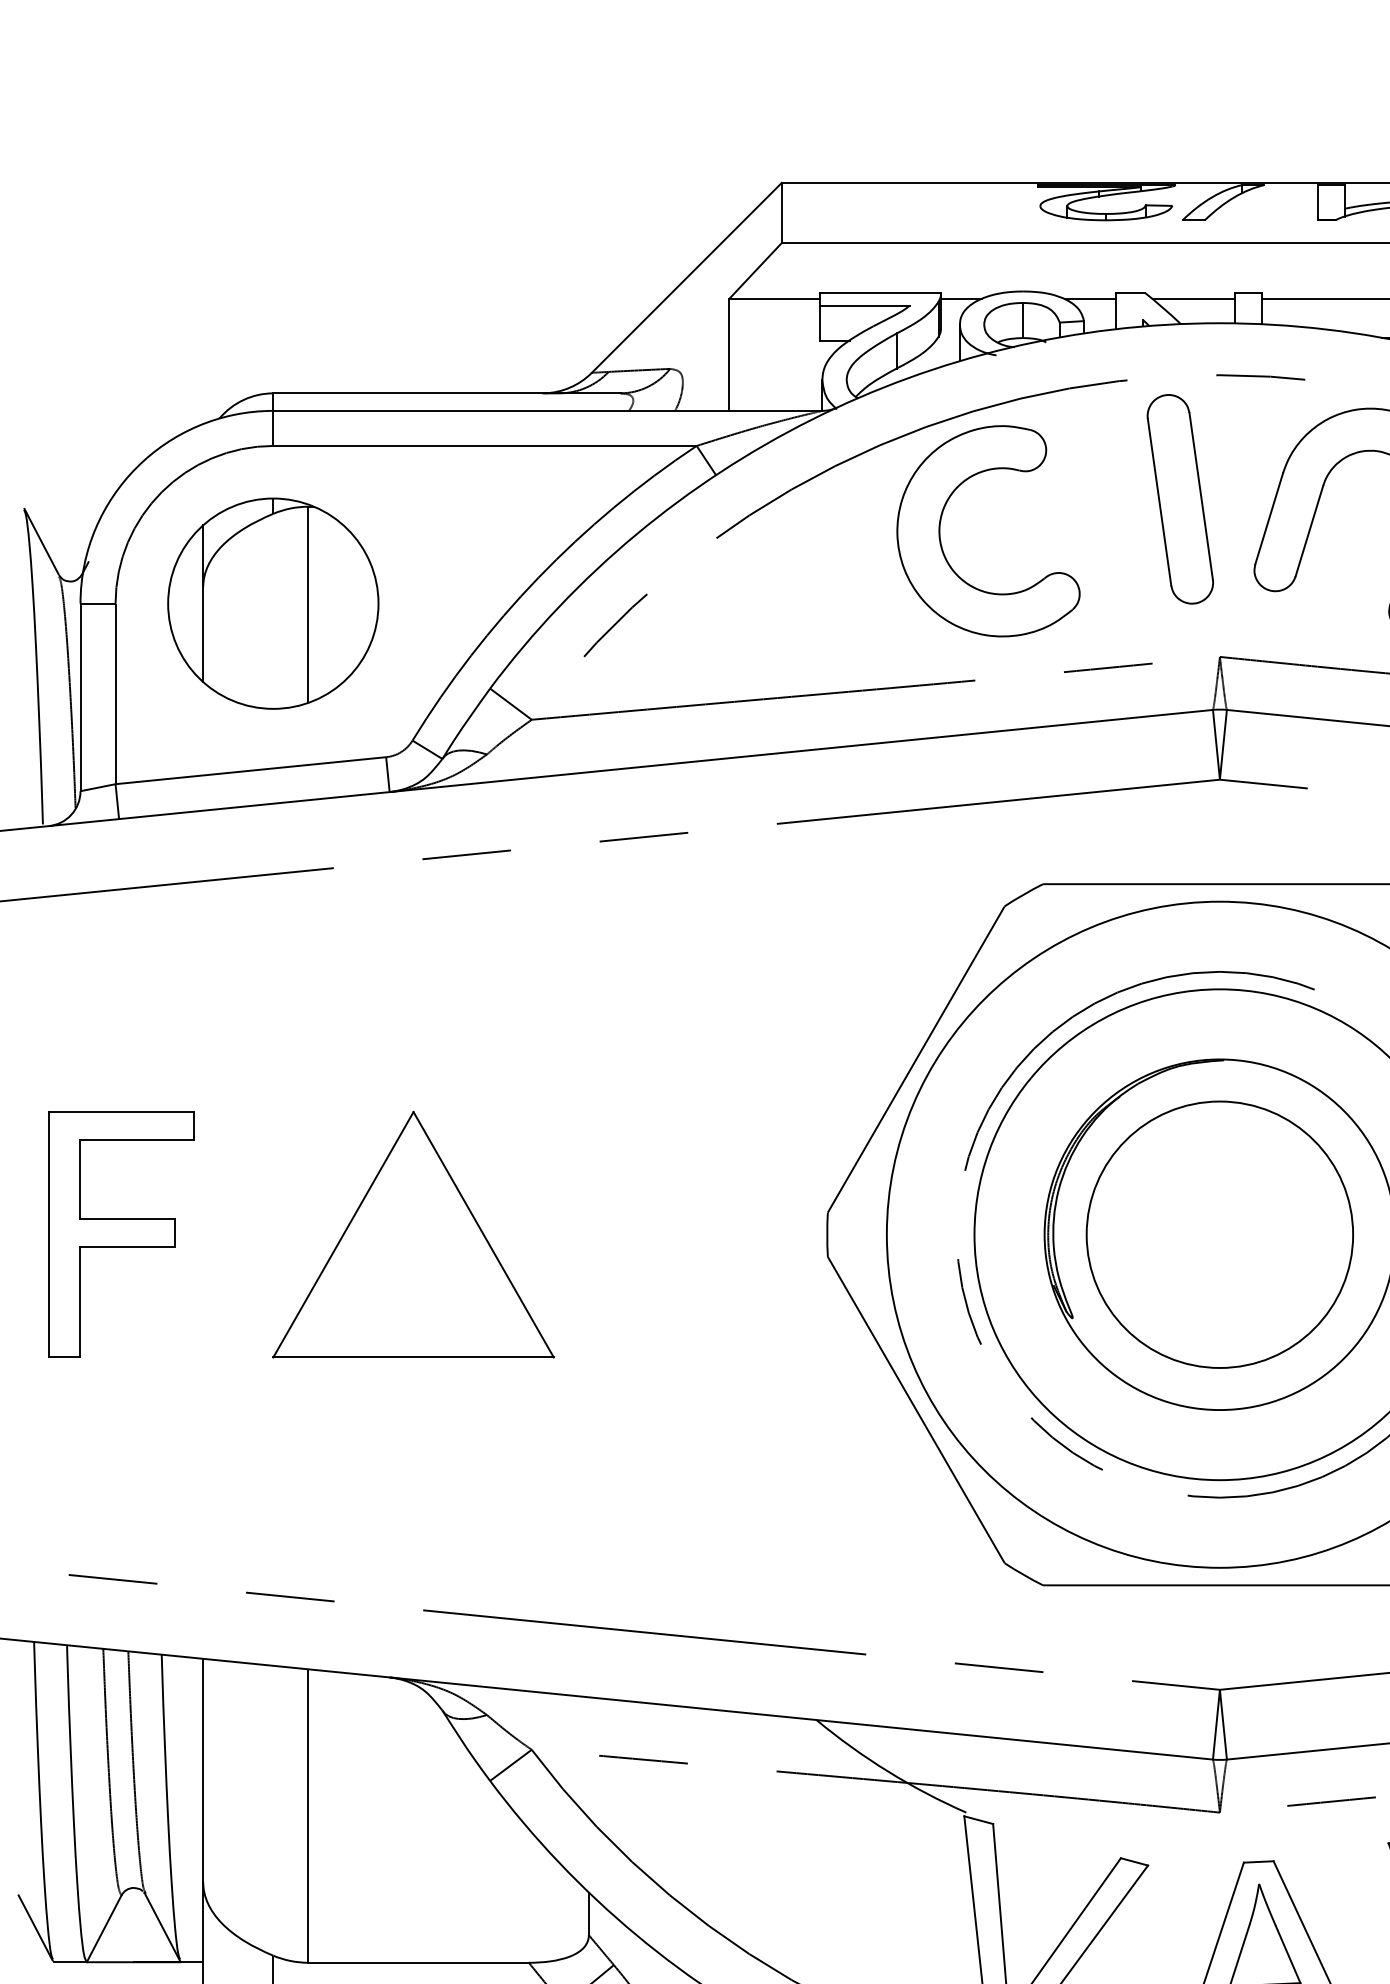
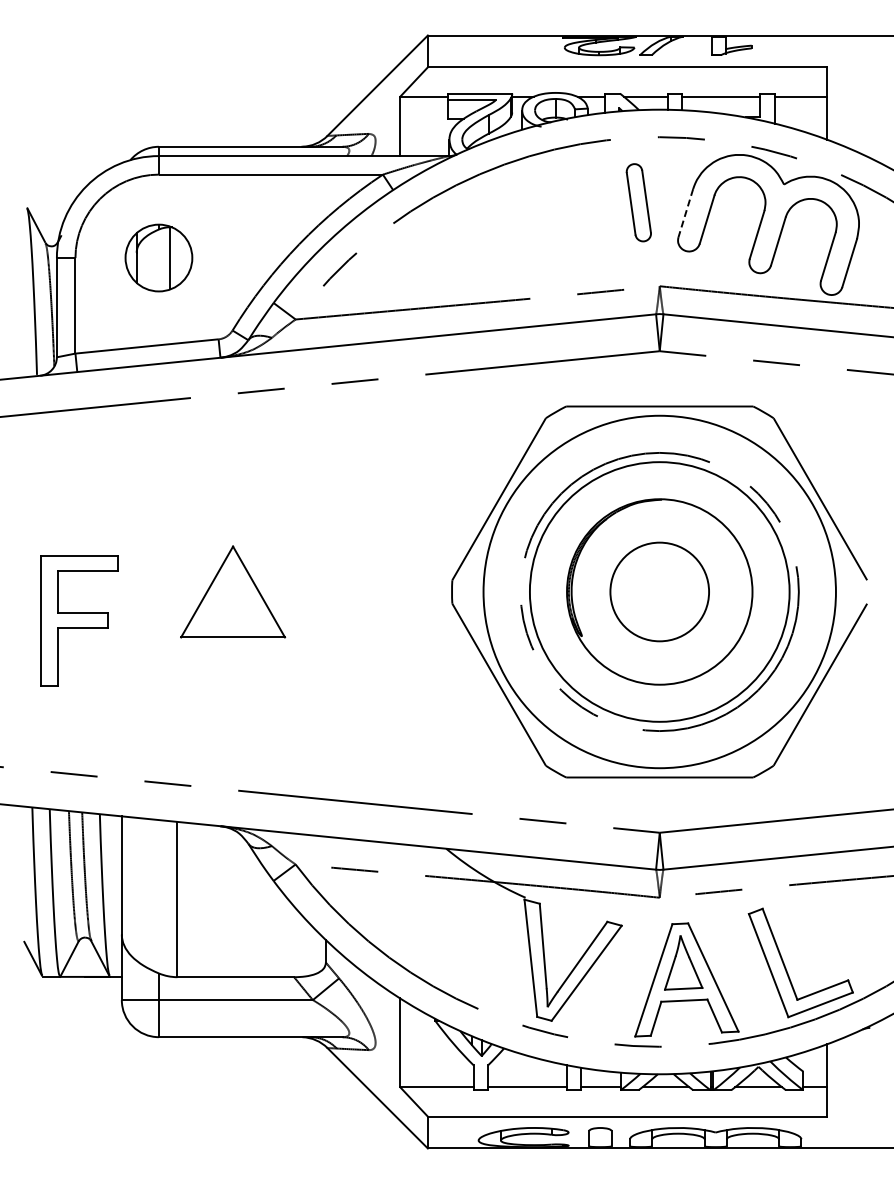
part: (1179, 498) -> (638, 202), size x0.7
part: (943, 517) -> (513, 212), removed
line: (1268, 519) -> (685, 213), solid -> dashed
part: (272, 602) -> (158, 257), size x0.6
part: (121, 1233) -> (79, 620), moved
part: (412, 1233) -> (232, 591), size x0.7
circle: (1219, 1233) -> (659, 591), size x0.7

